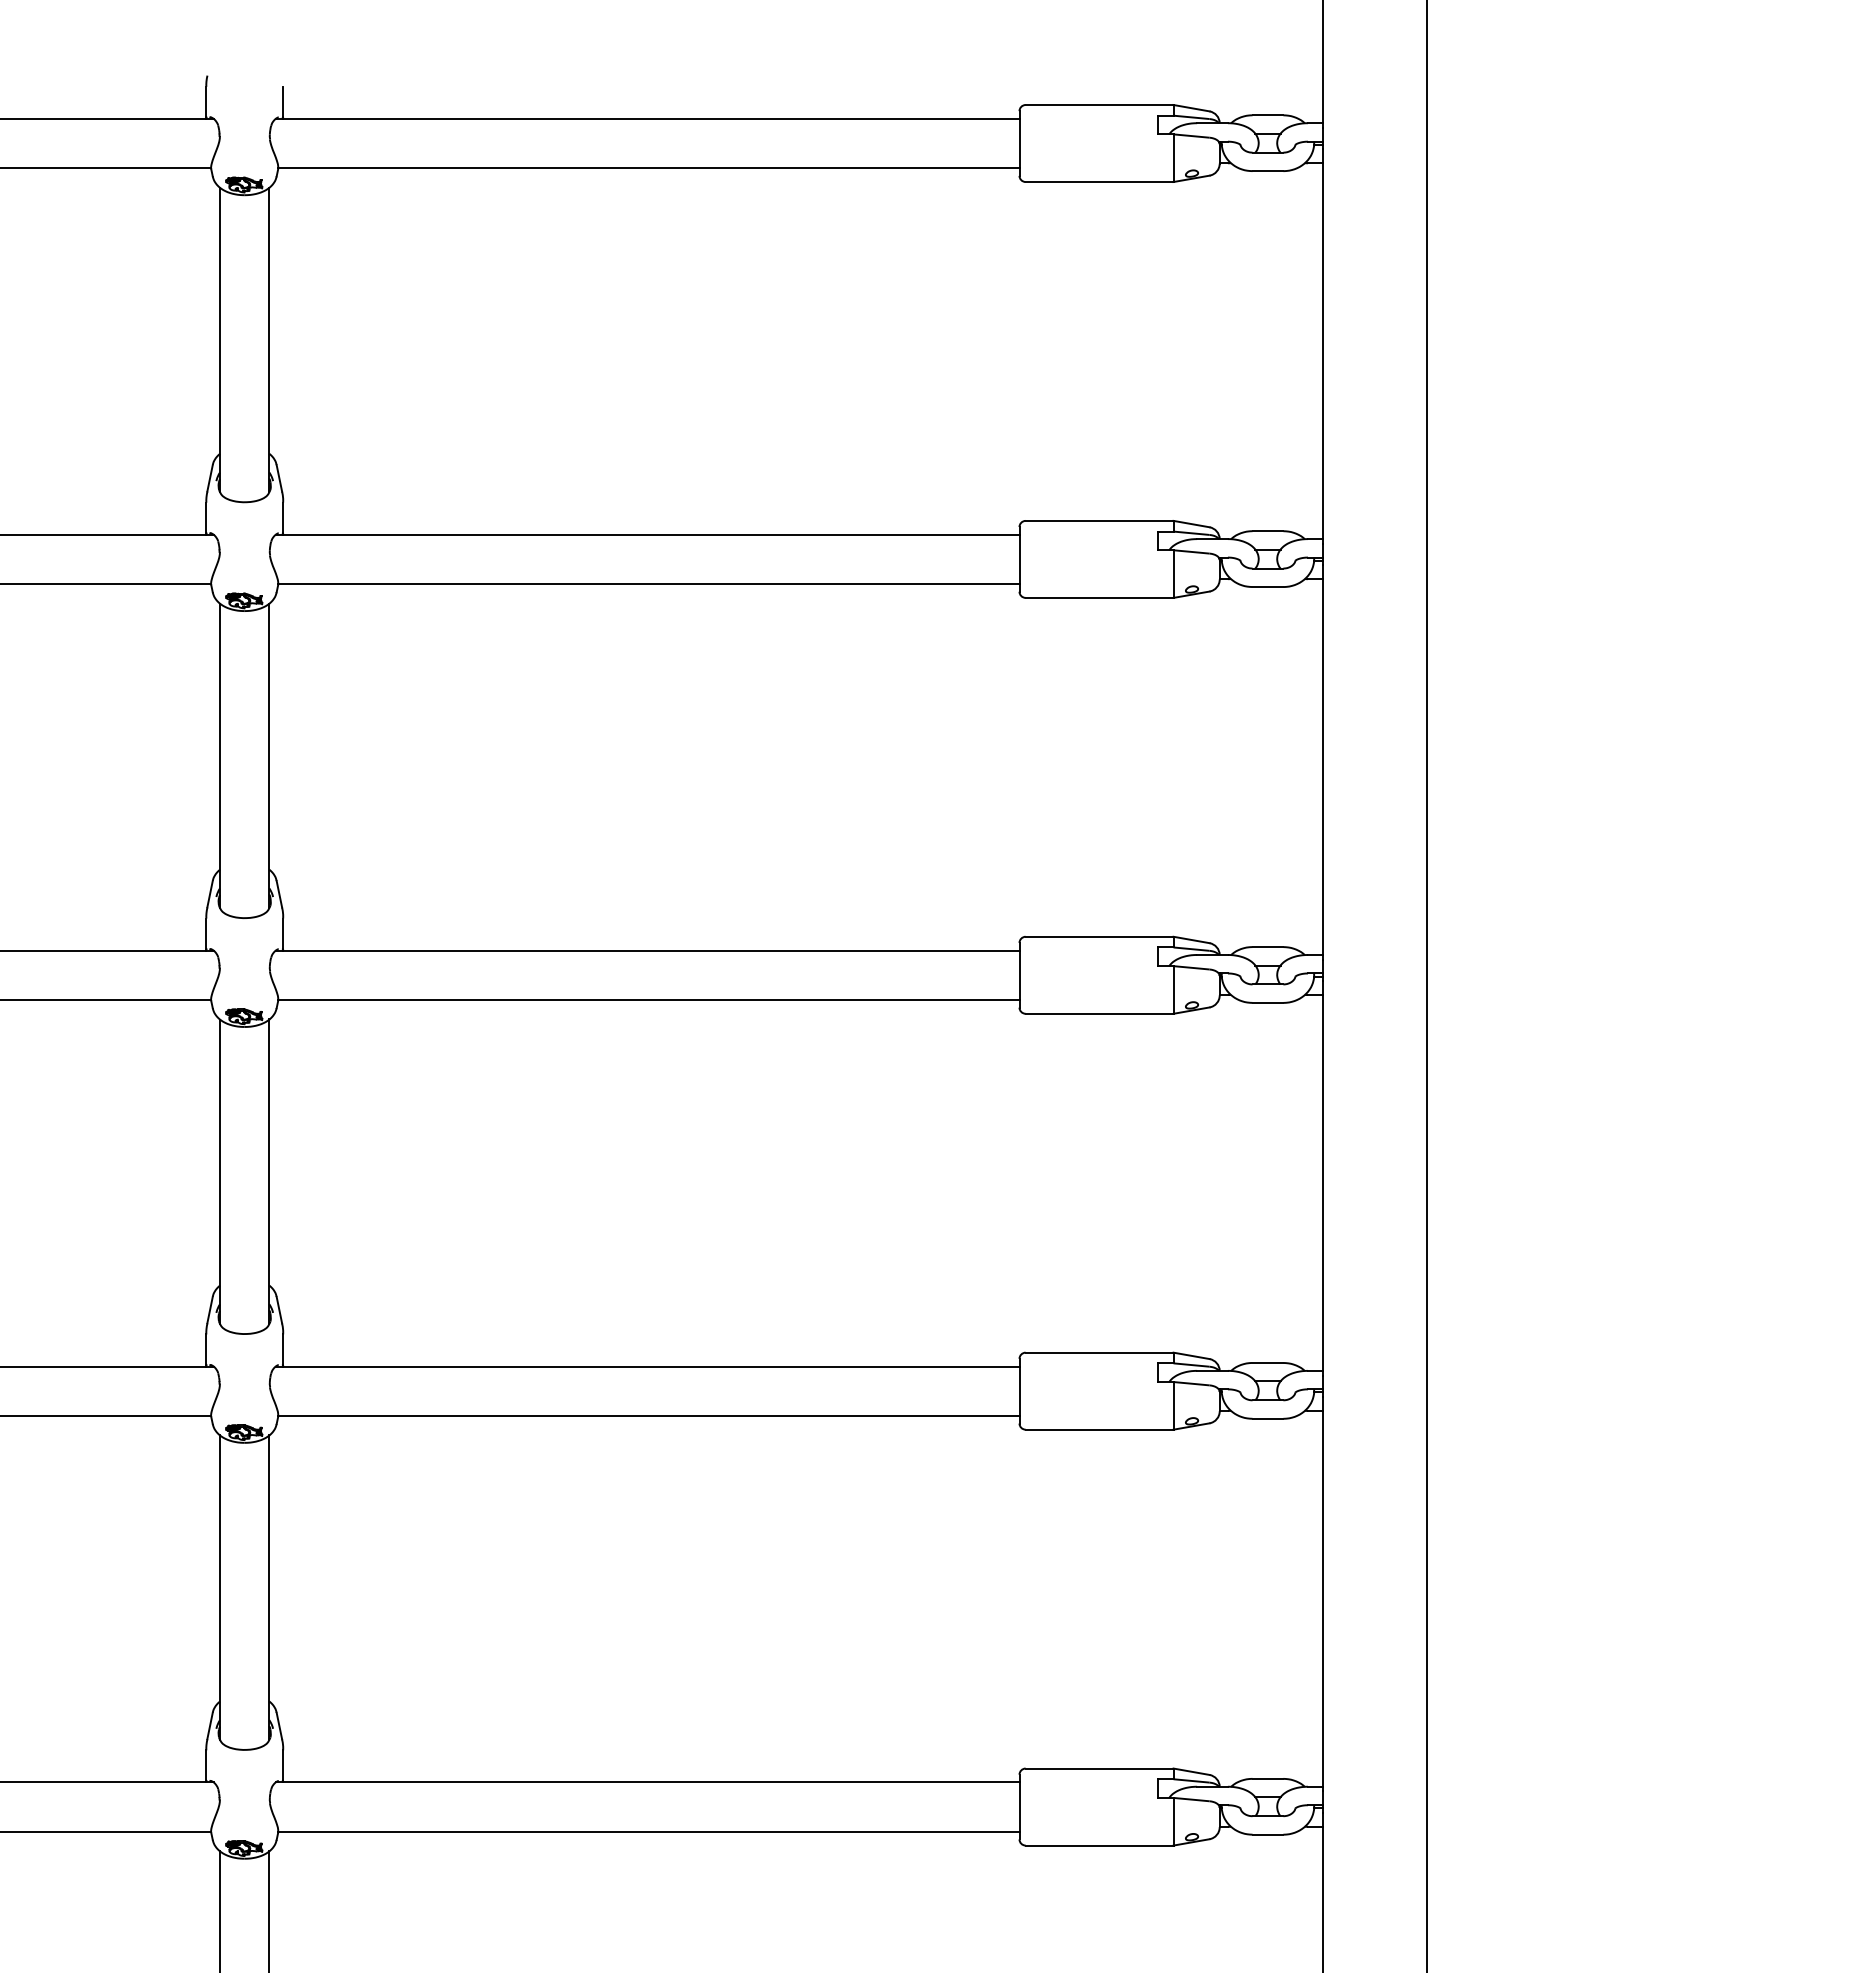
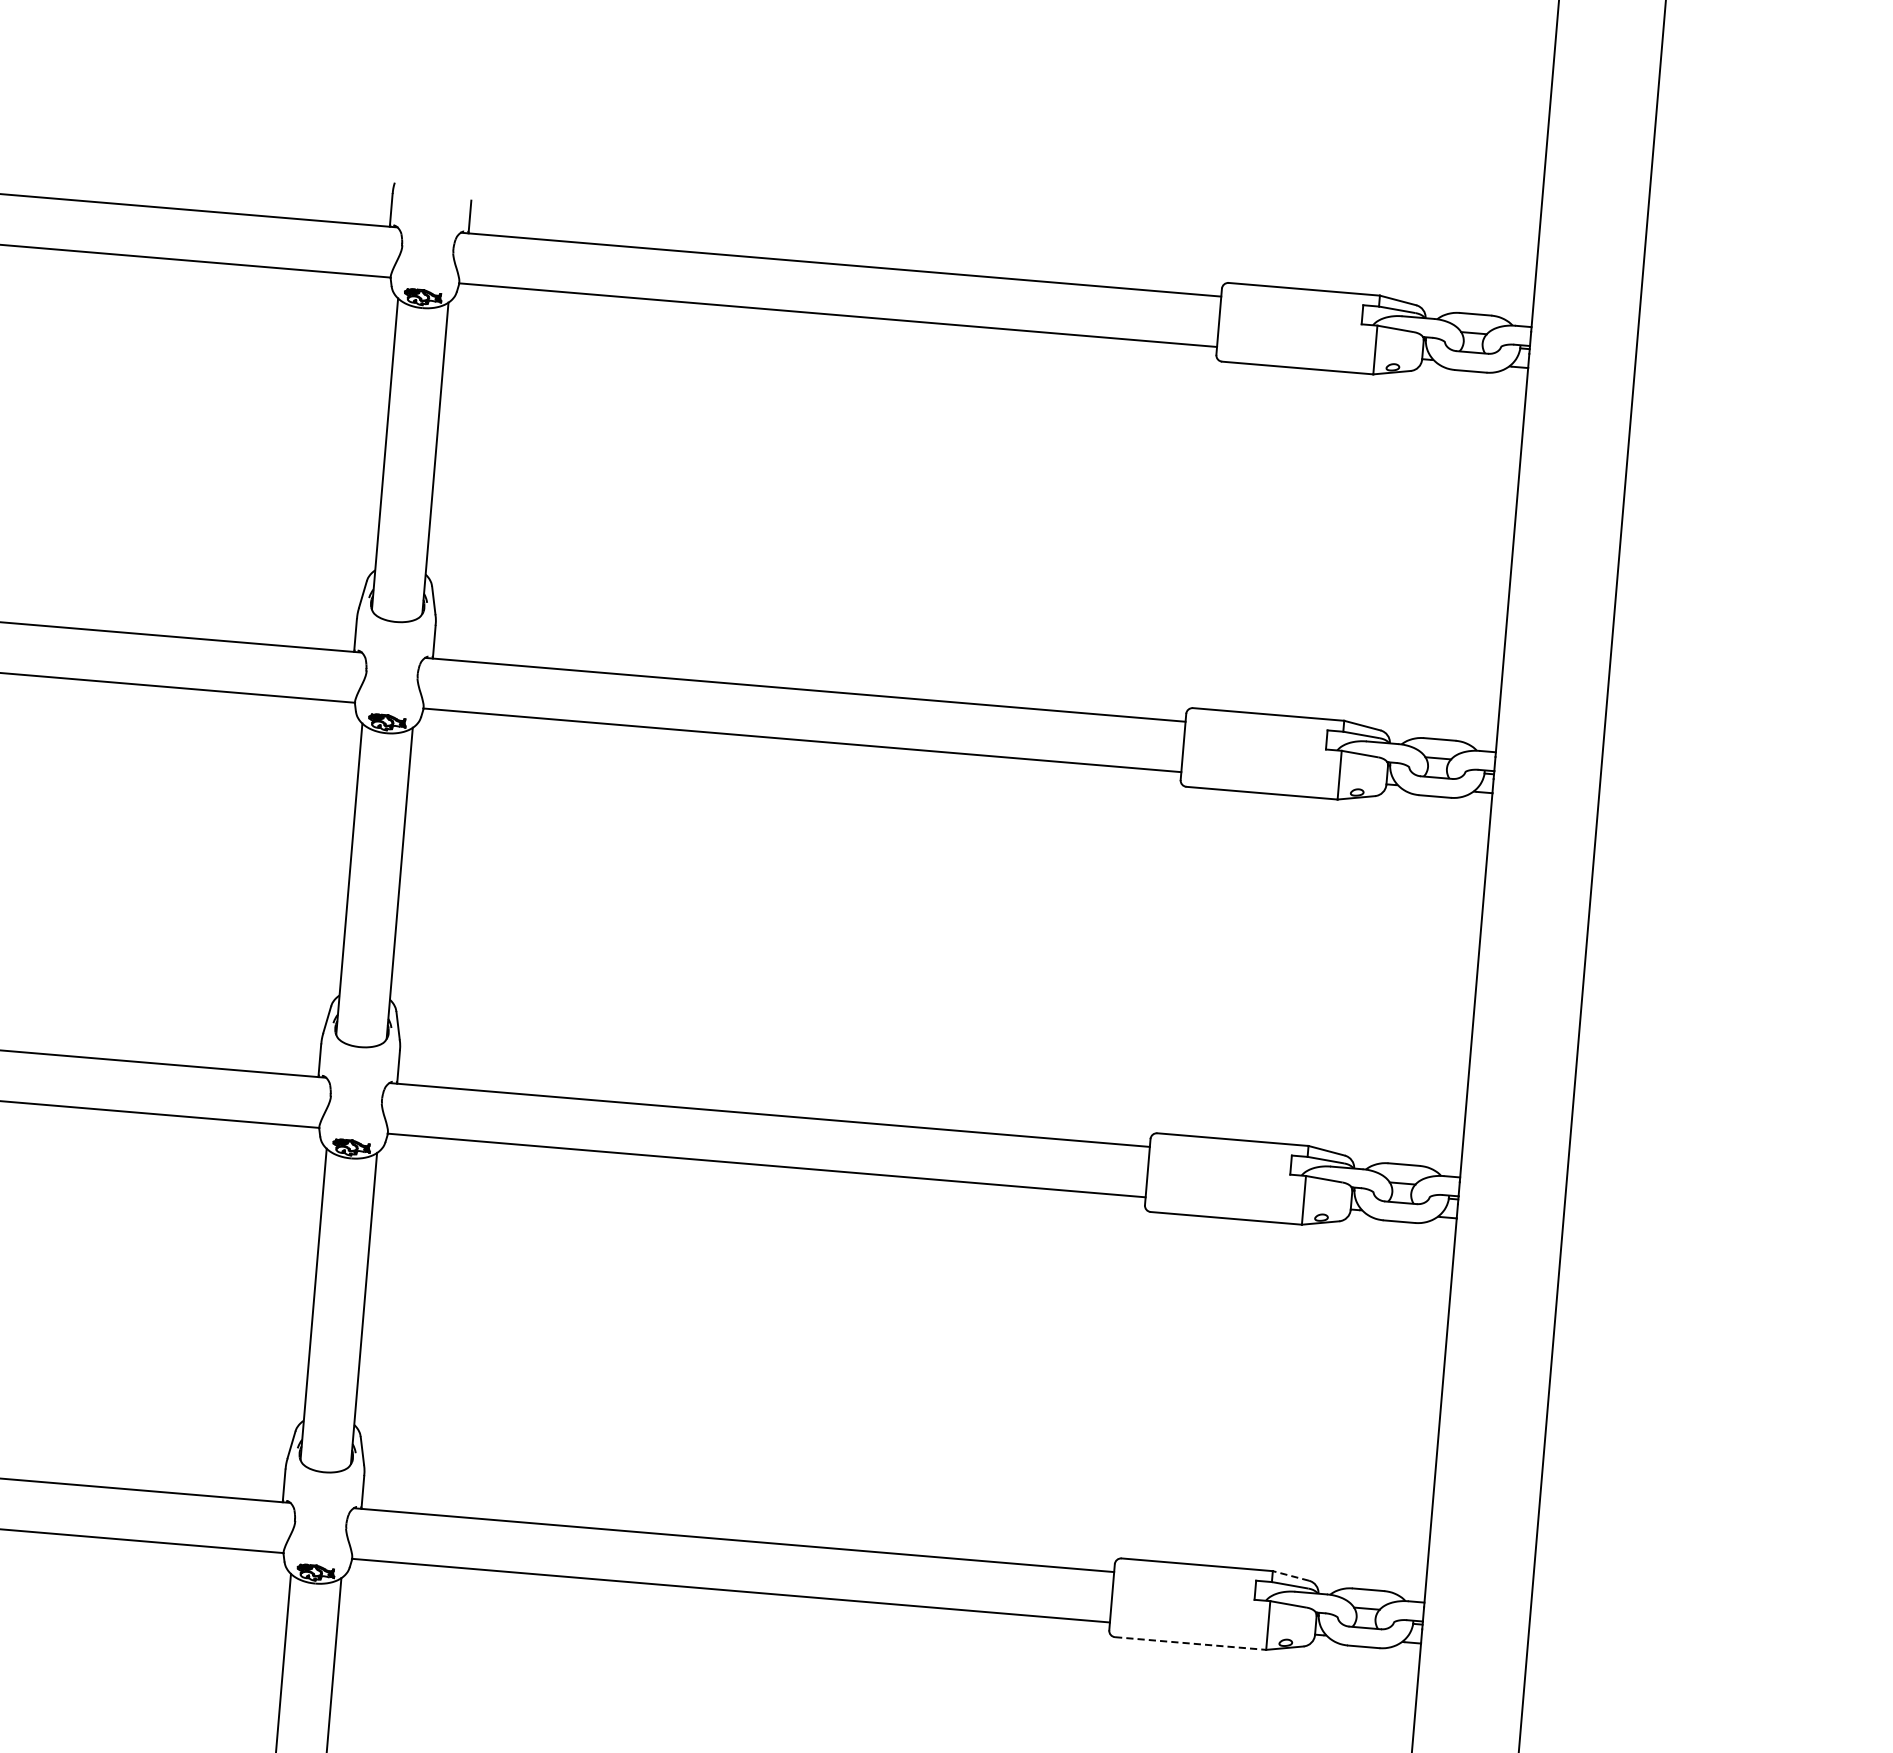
line: (1191, 1355) -> (1290, 1575), solid -> dashed
line: (1099, 1429) -> (1190, 1643), solid -> dashed

